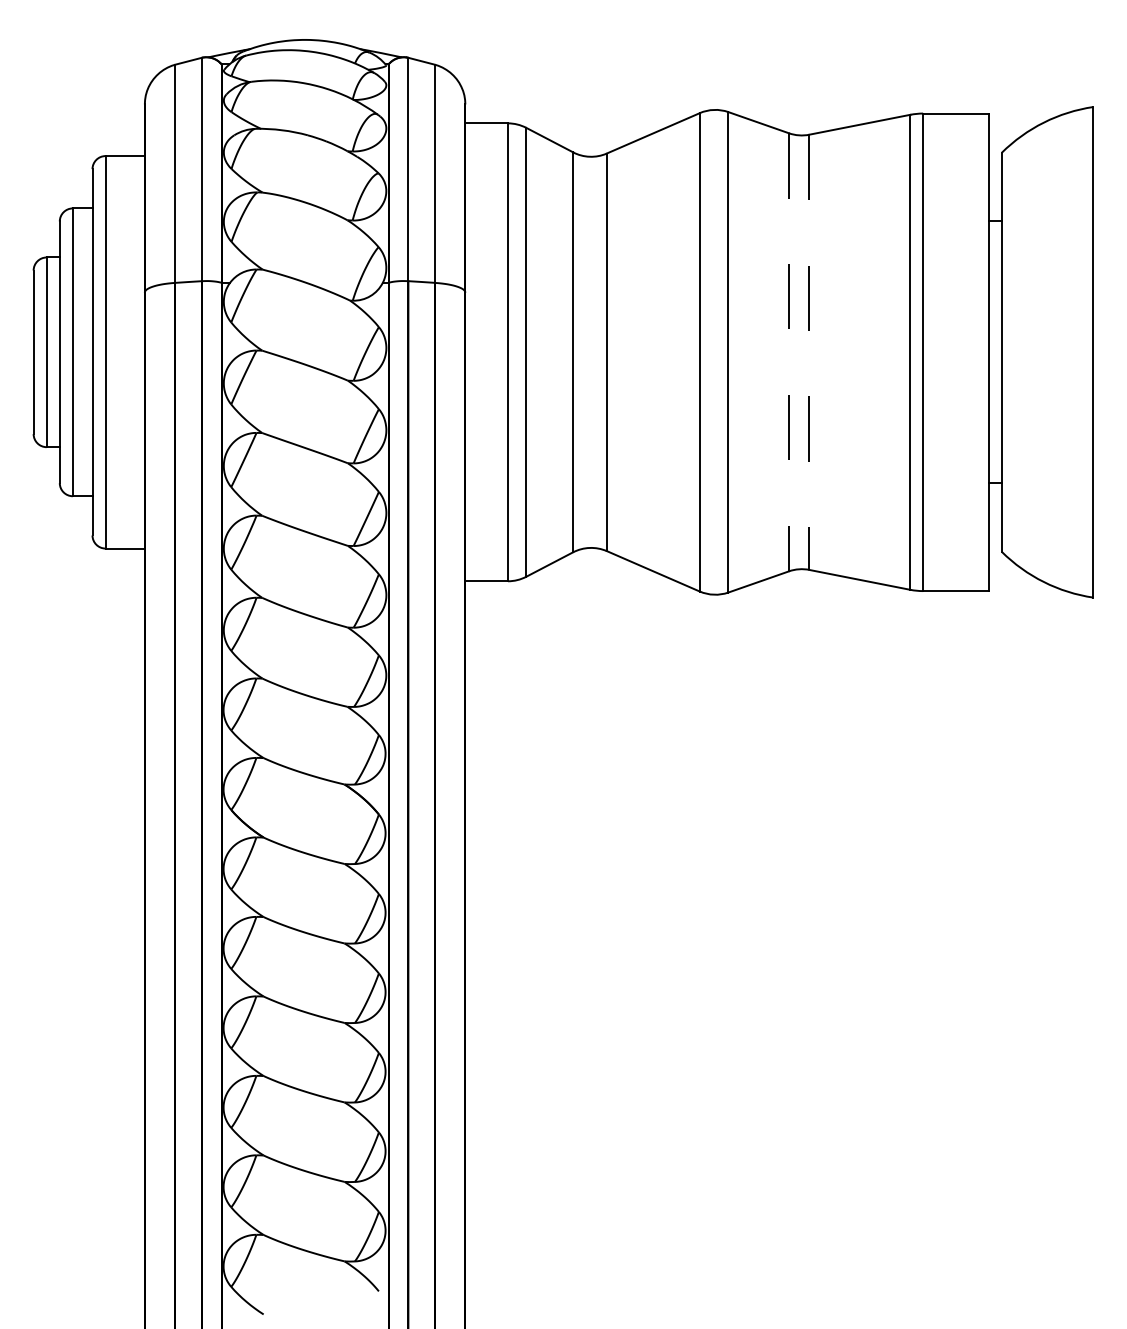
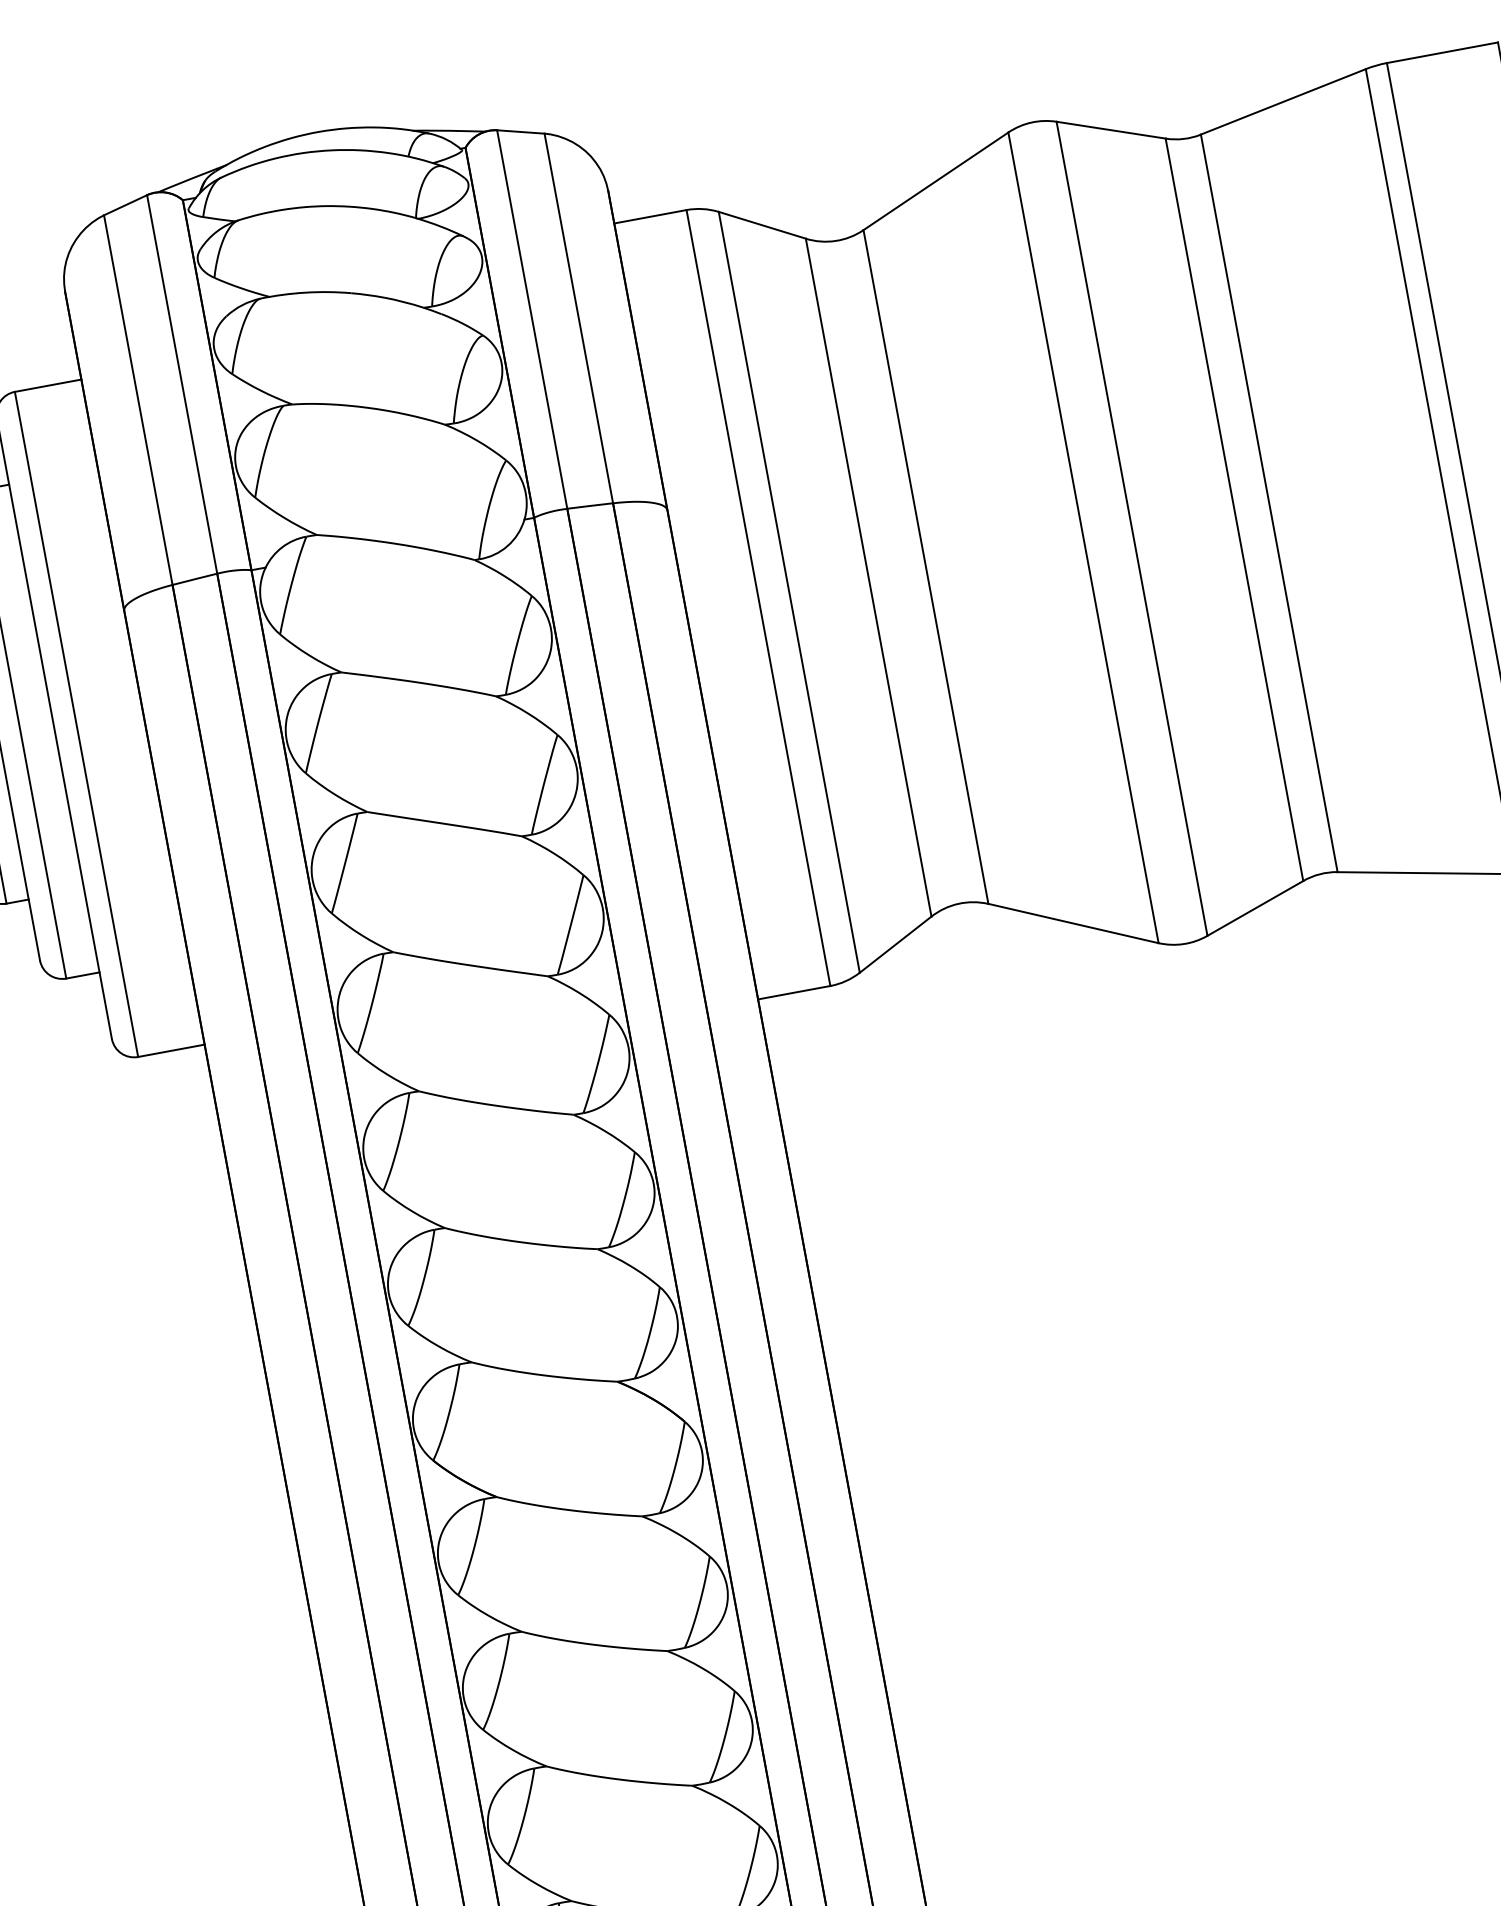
line: (788, 352) -> (1233, 510), dashed -> solid
line: (809, 352) -> (1269, 503), dashed -> solid

